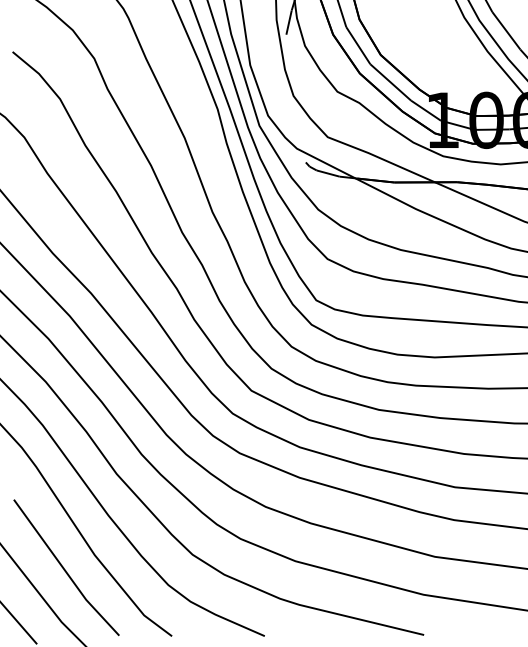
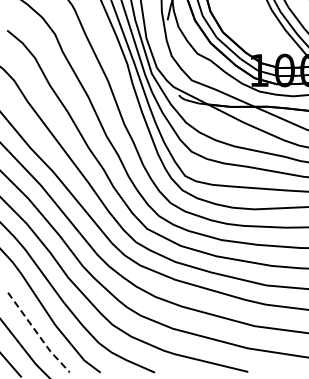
line: (65, 571) -> (38, 334), solid -> dashed

